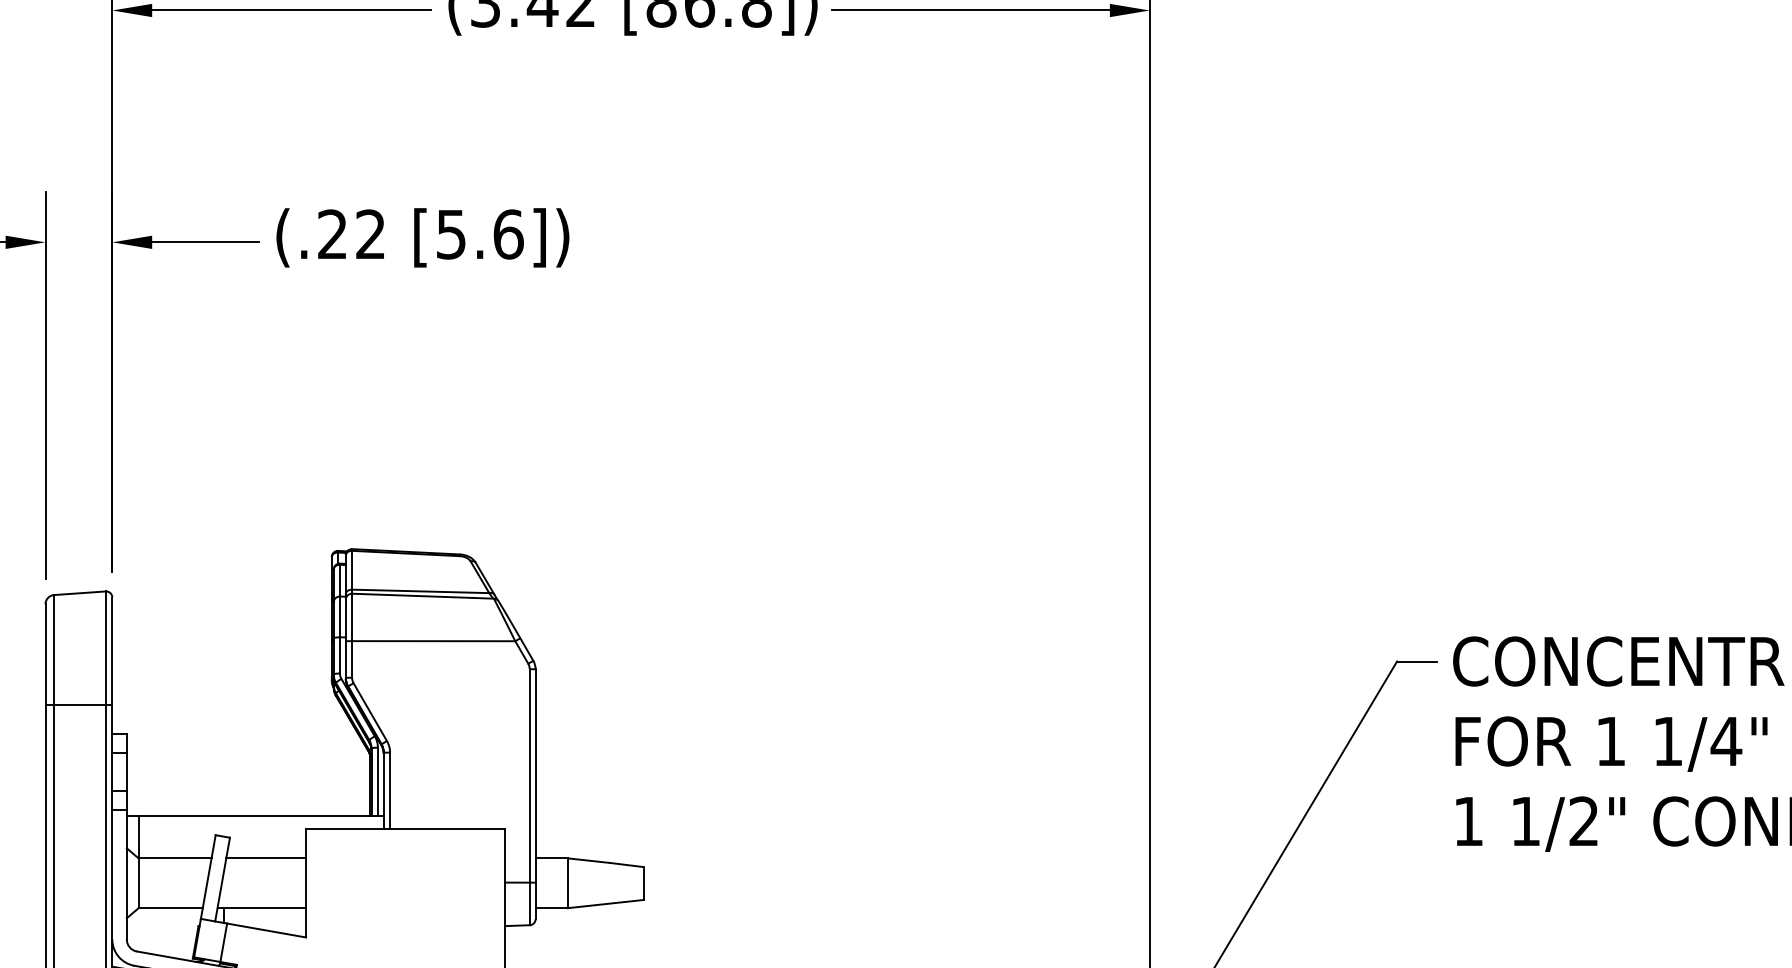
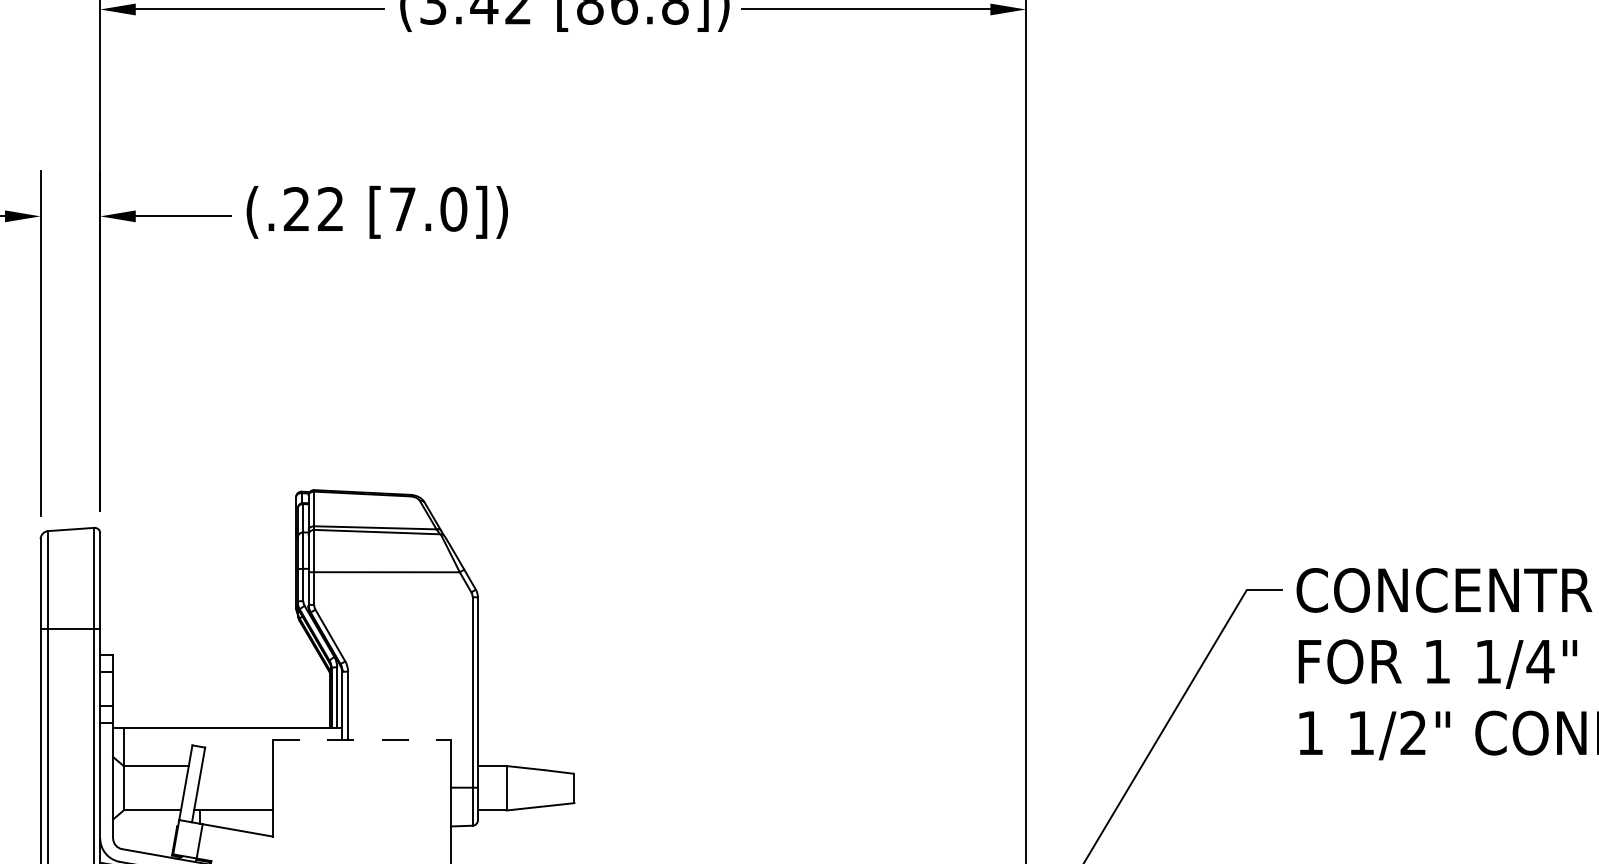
text: (480, 234) -> (428, 209), [5.6]) -> [7.0])
line: (405, 828) -> (361, 739), solid -> dashed
line: (266, 858) -> (237, 766), removed

